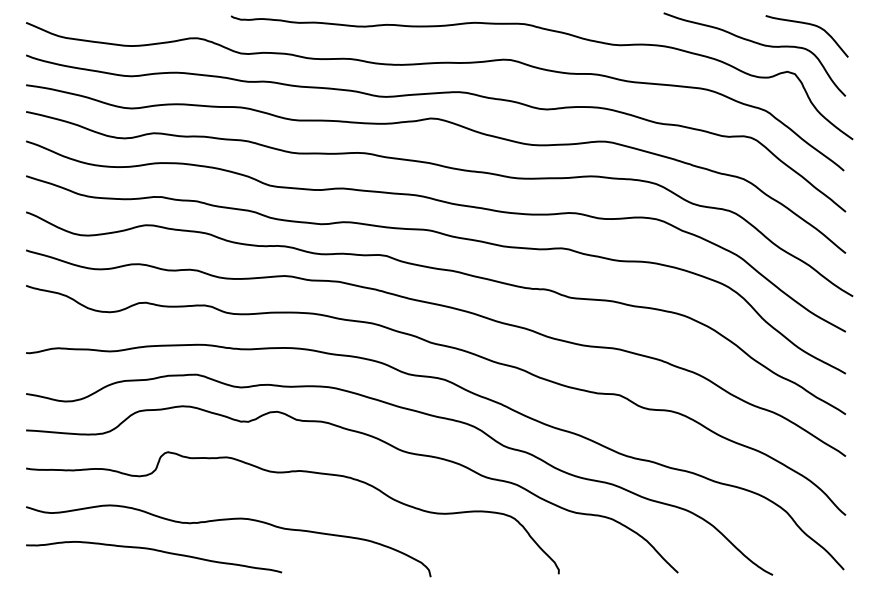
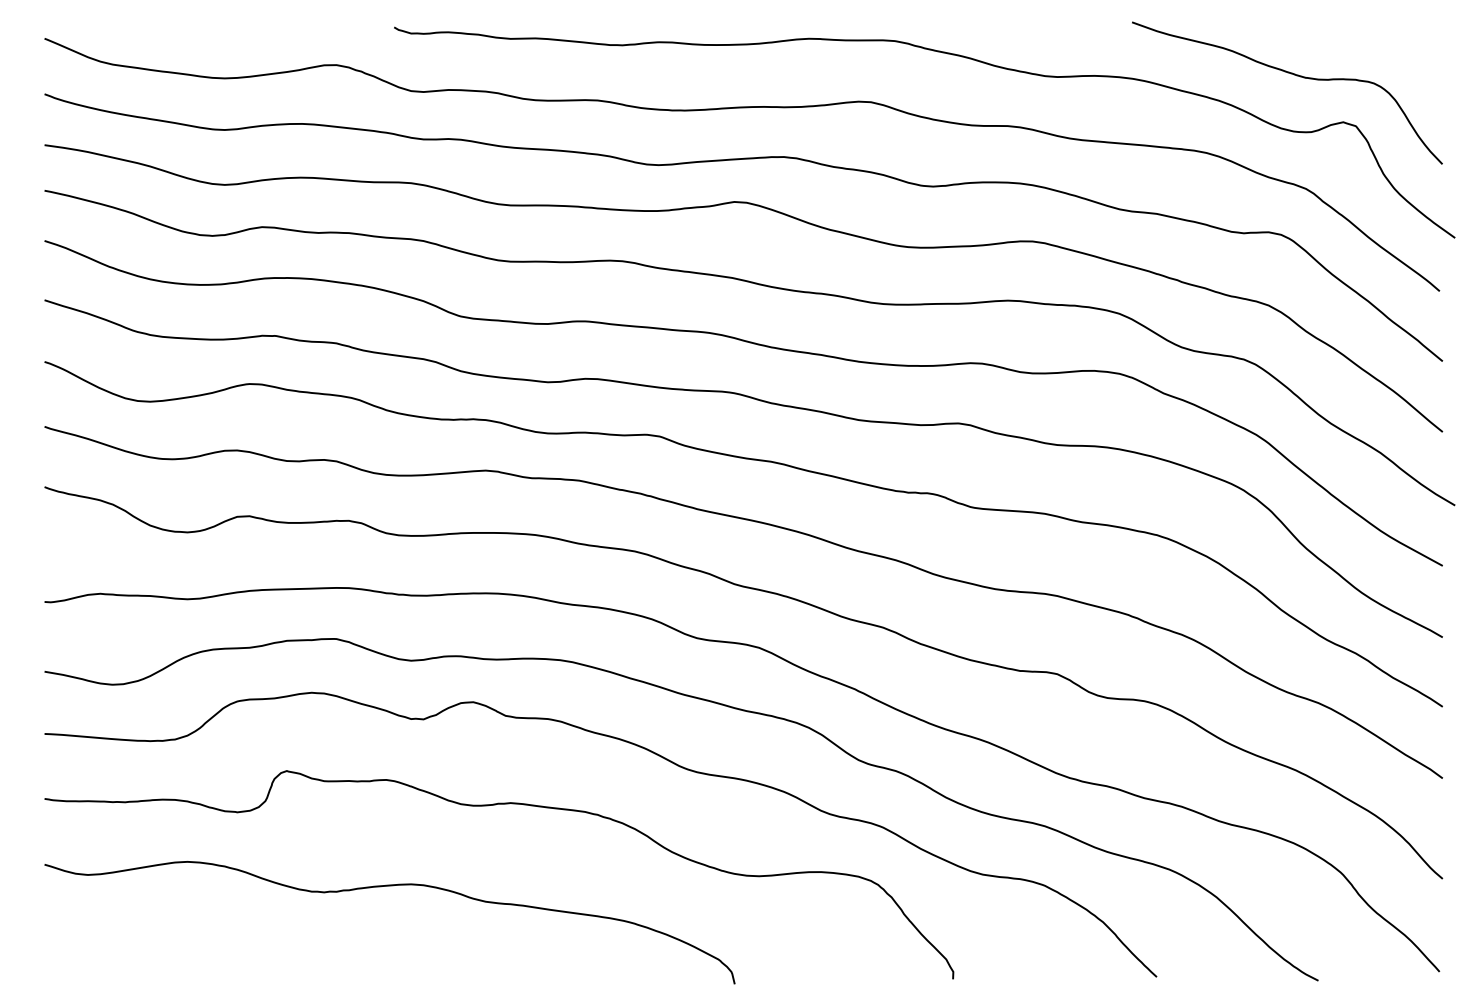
curve: (810, 25) -> (1382, 43), removed
curve: (156, 551) -> (266, 940), removed

